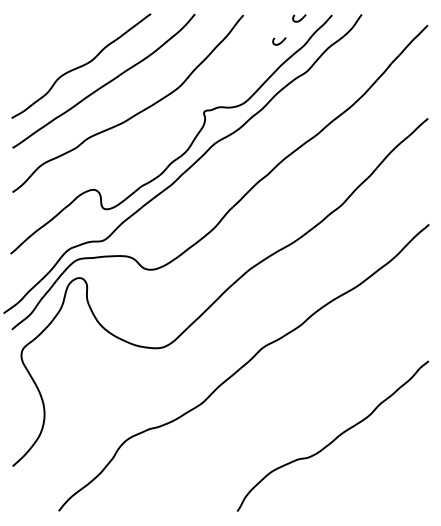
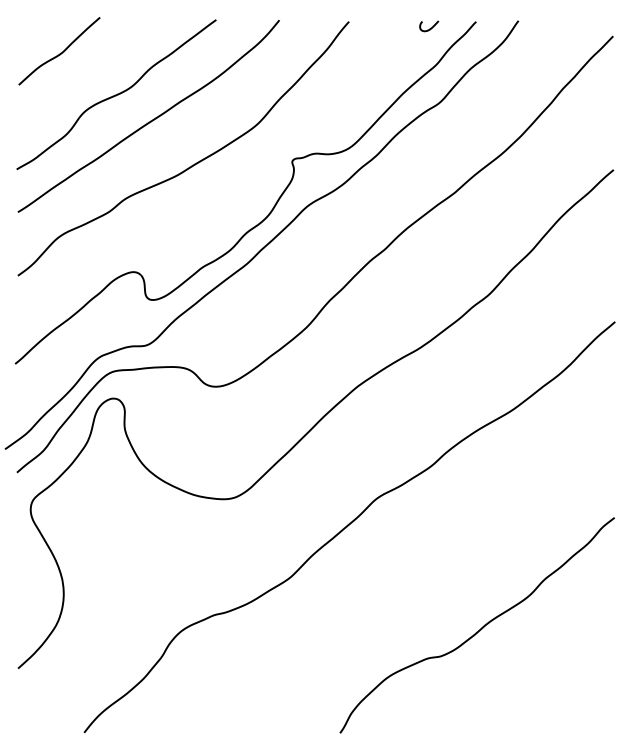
curve: (42, 36) -> (60, 52), added
curve: (279, 42) -> (400, 60), removed

